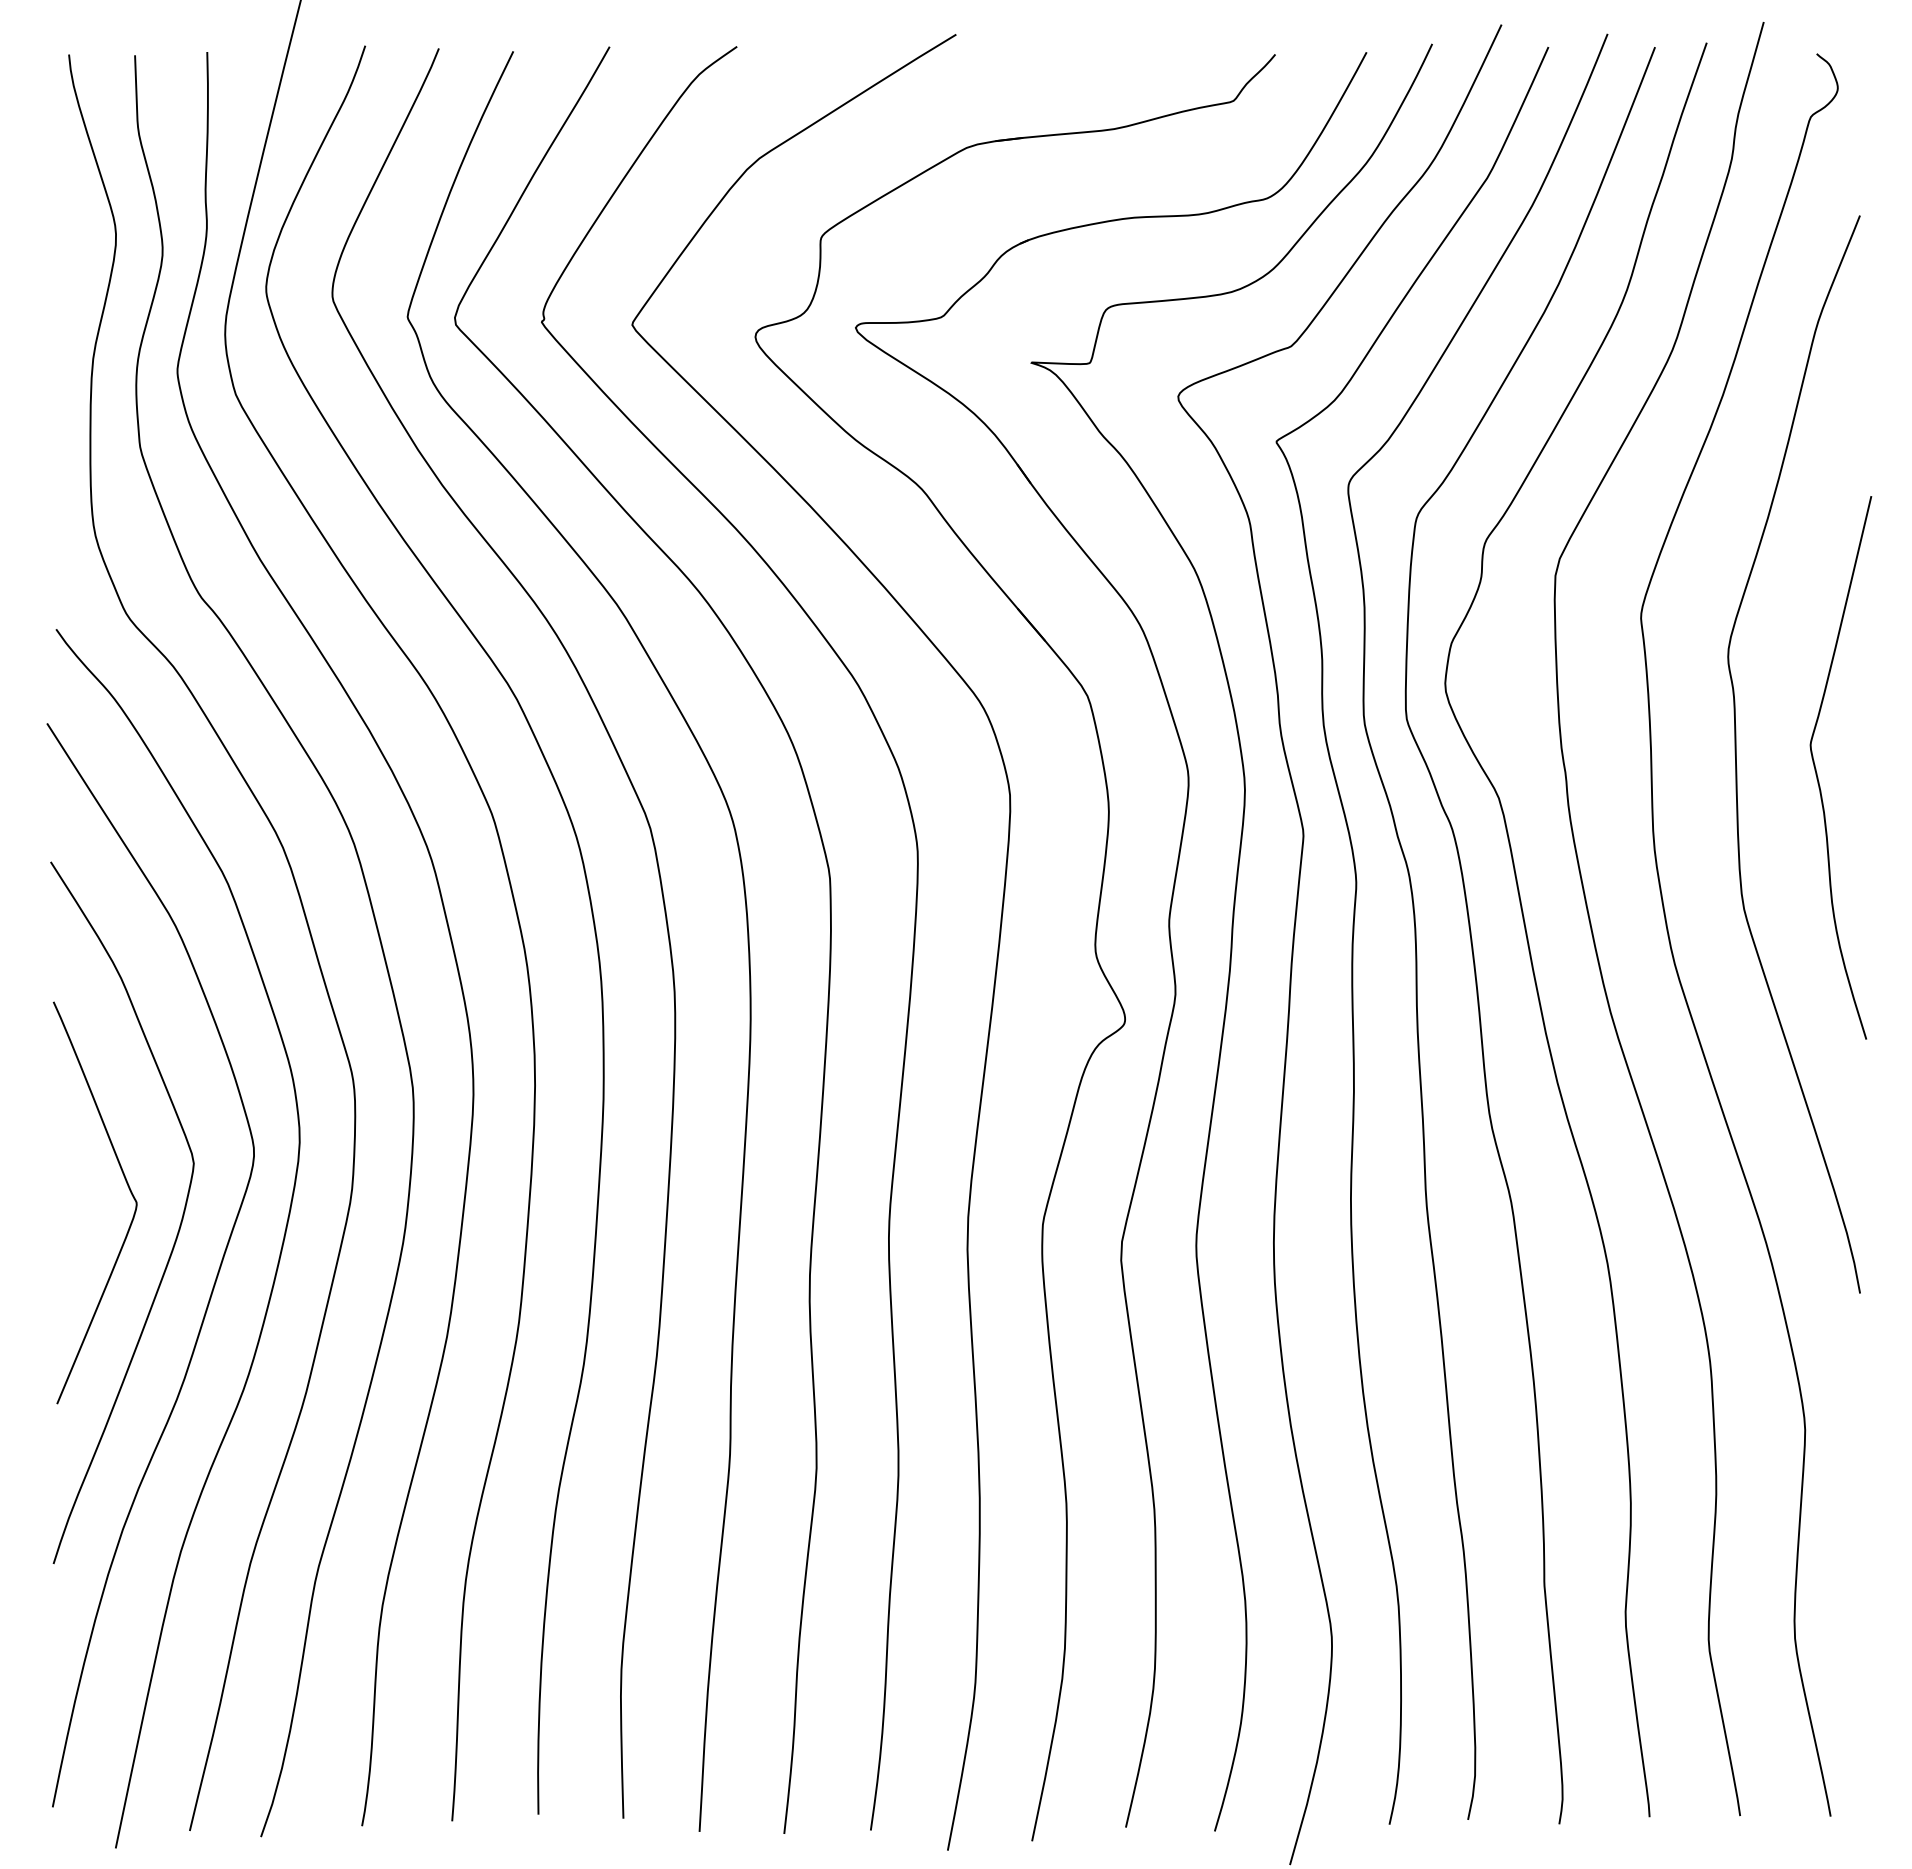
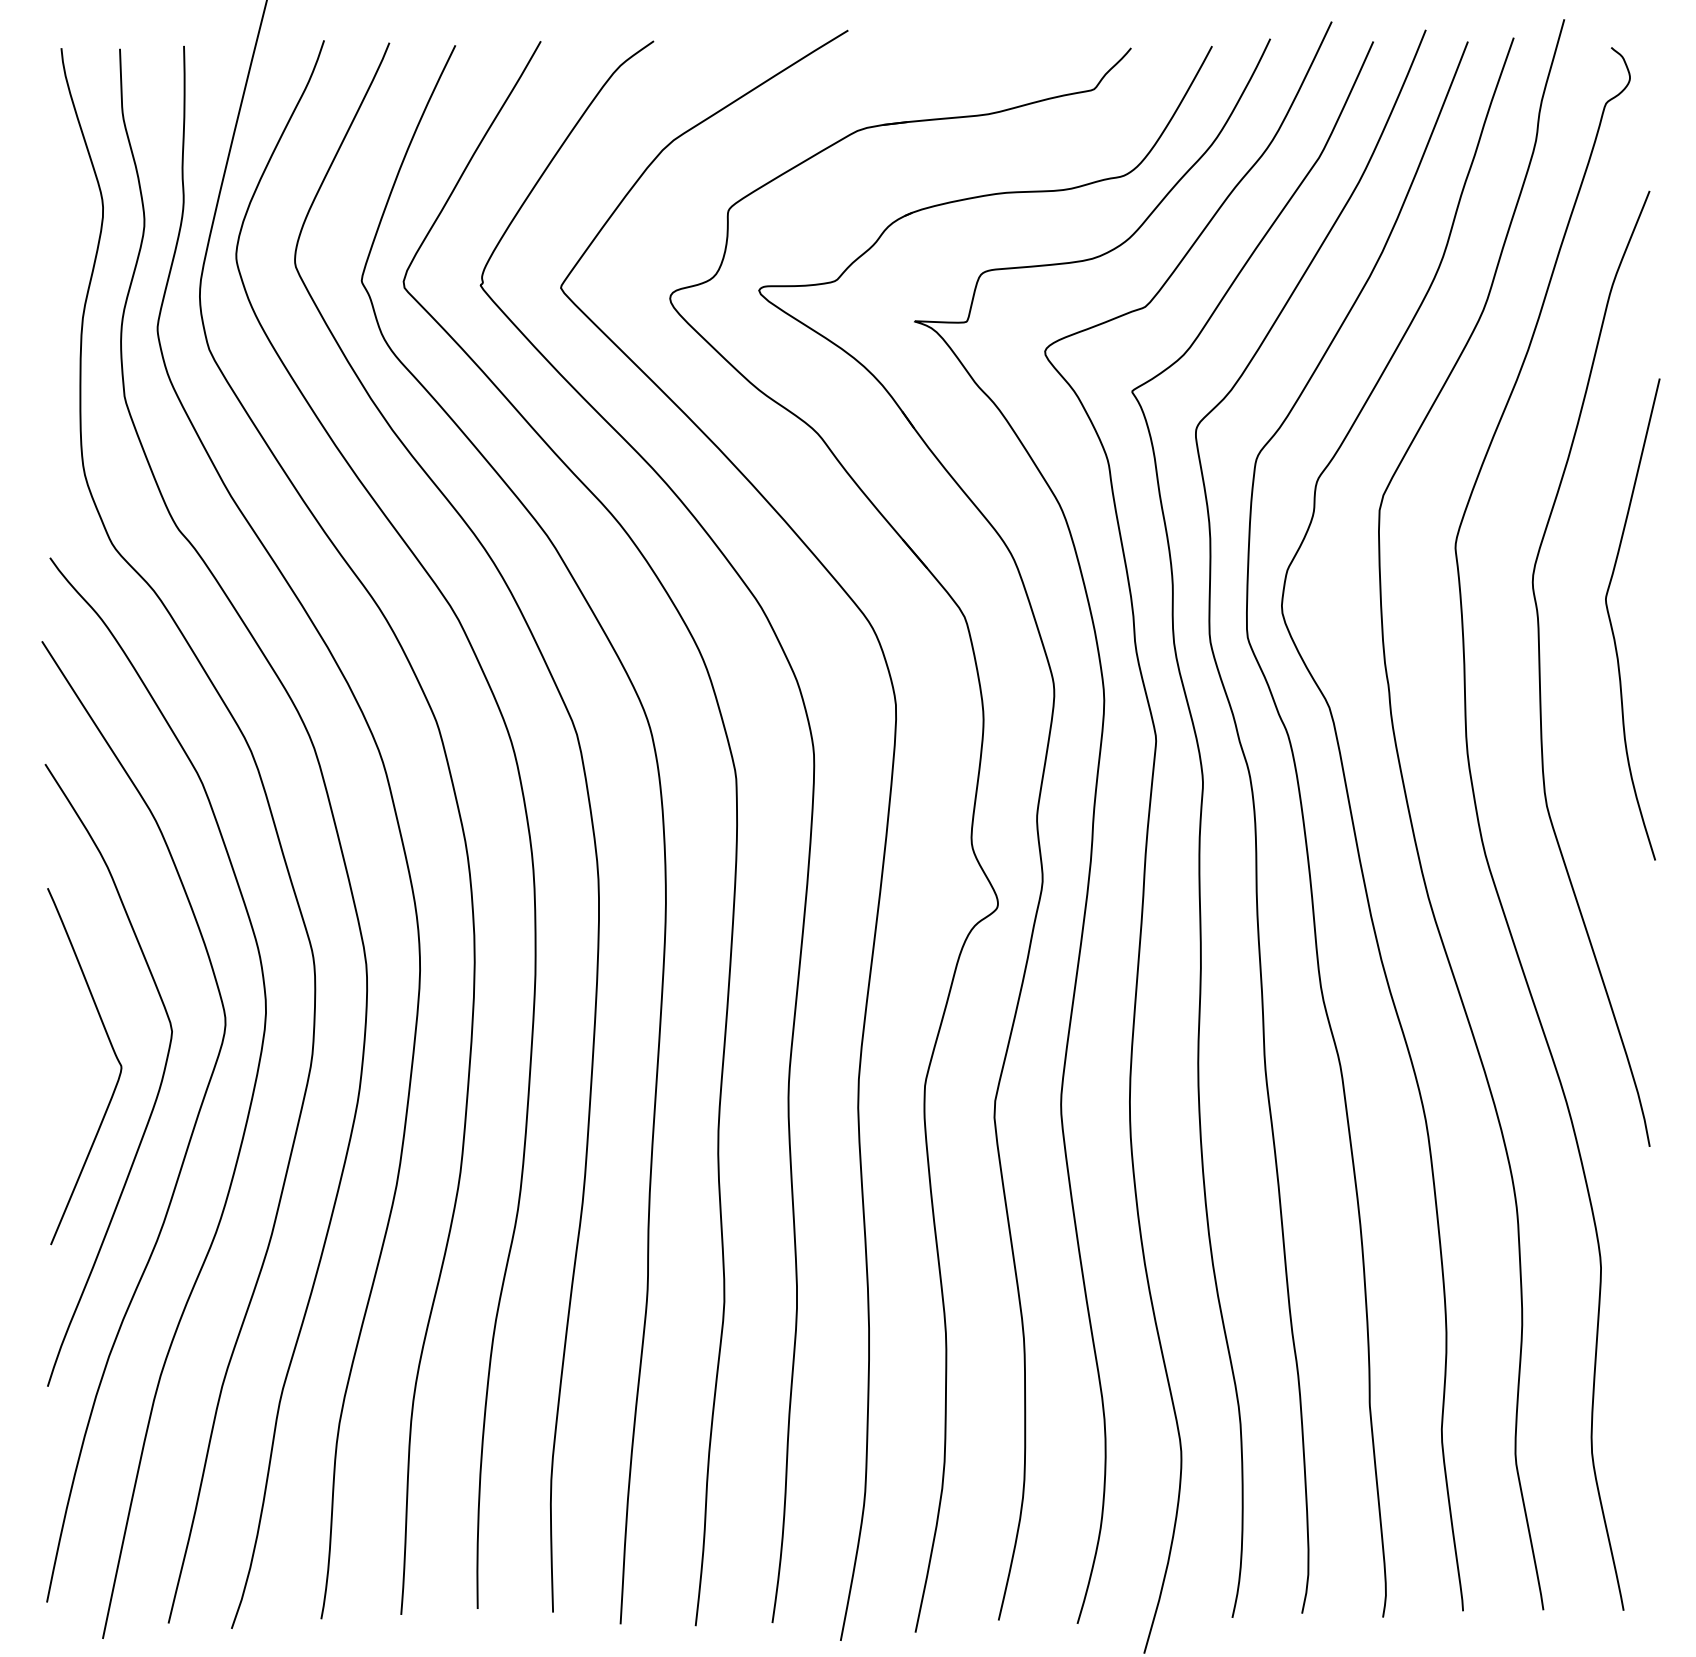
curve: (1817, 772) -> (1611, 623), moved

